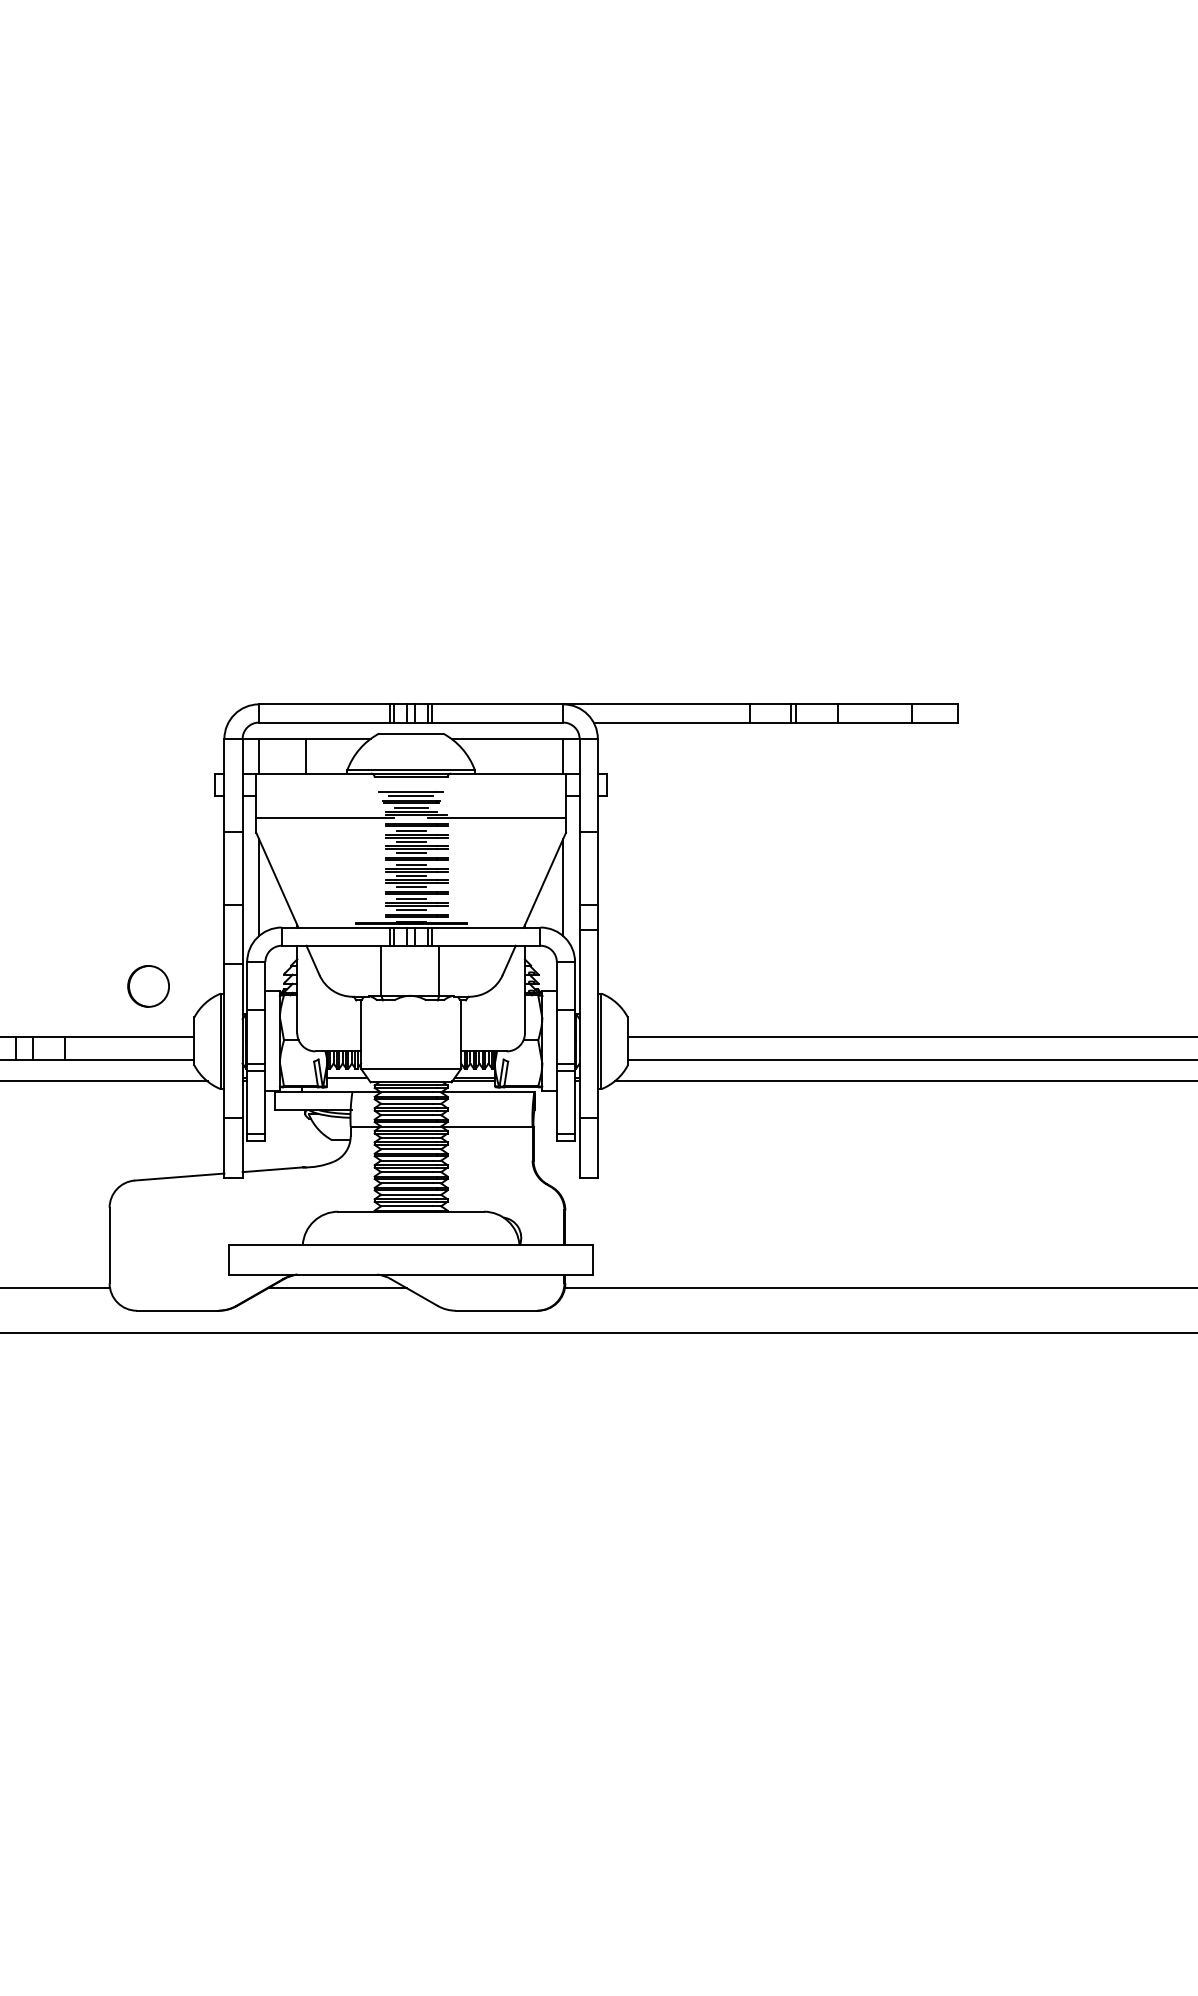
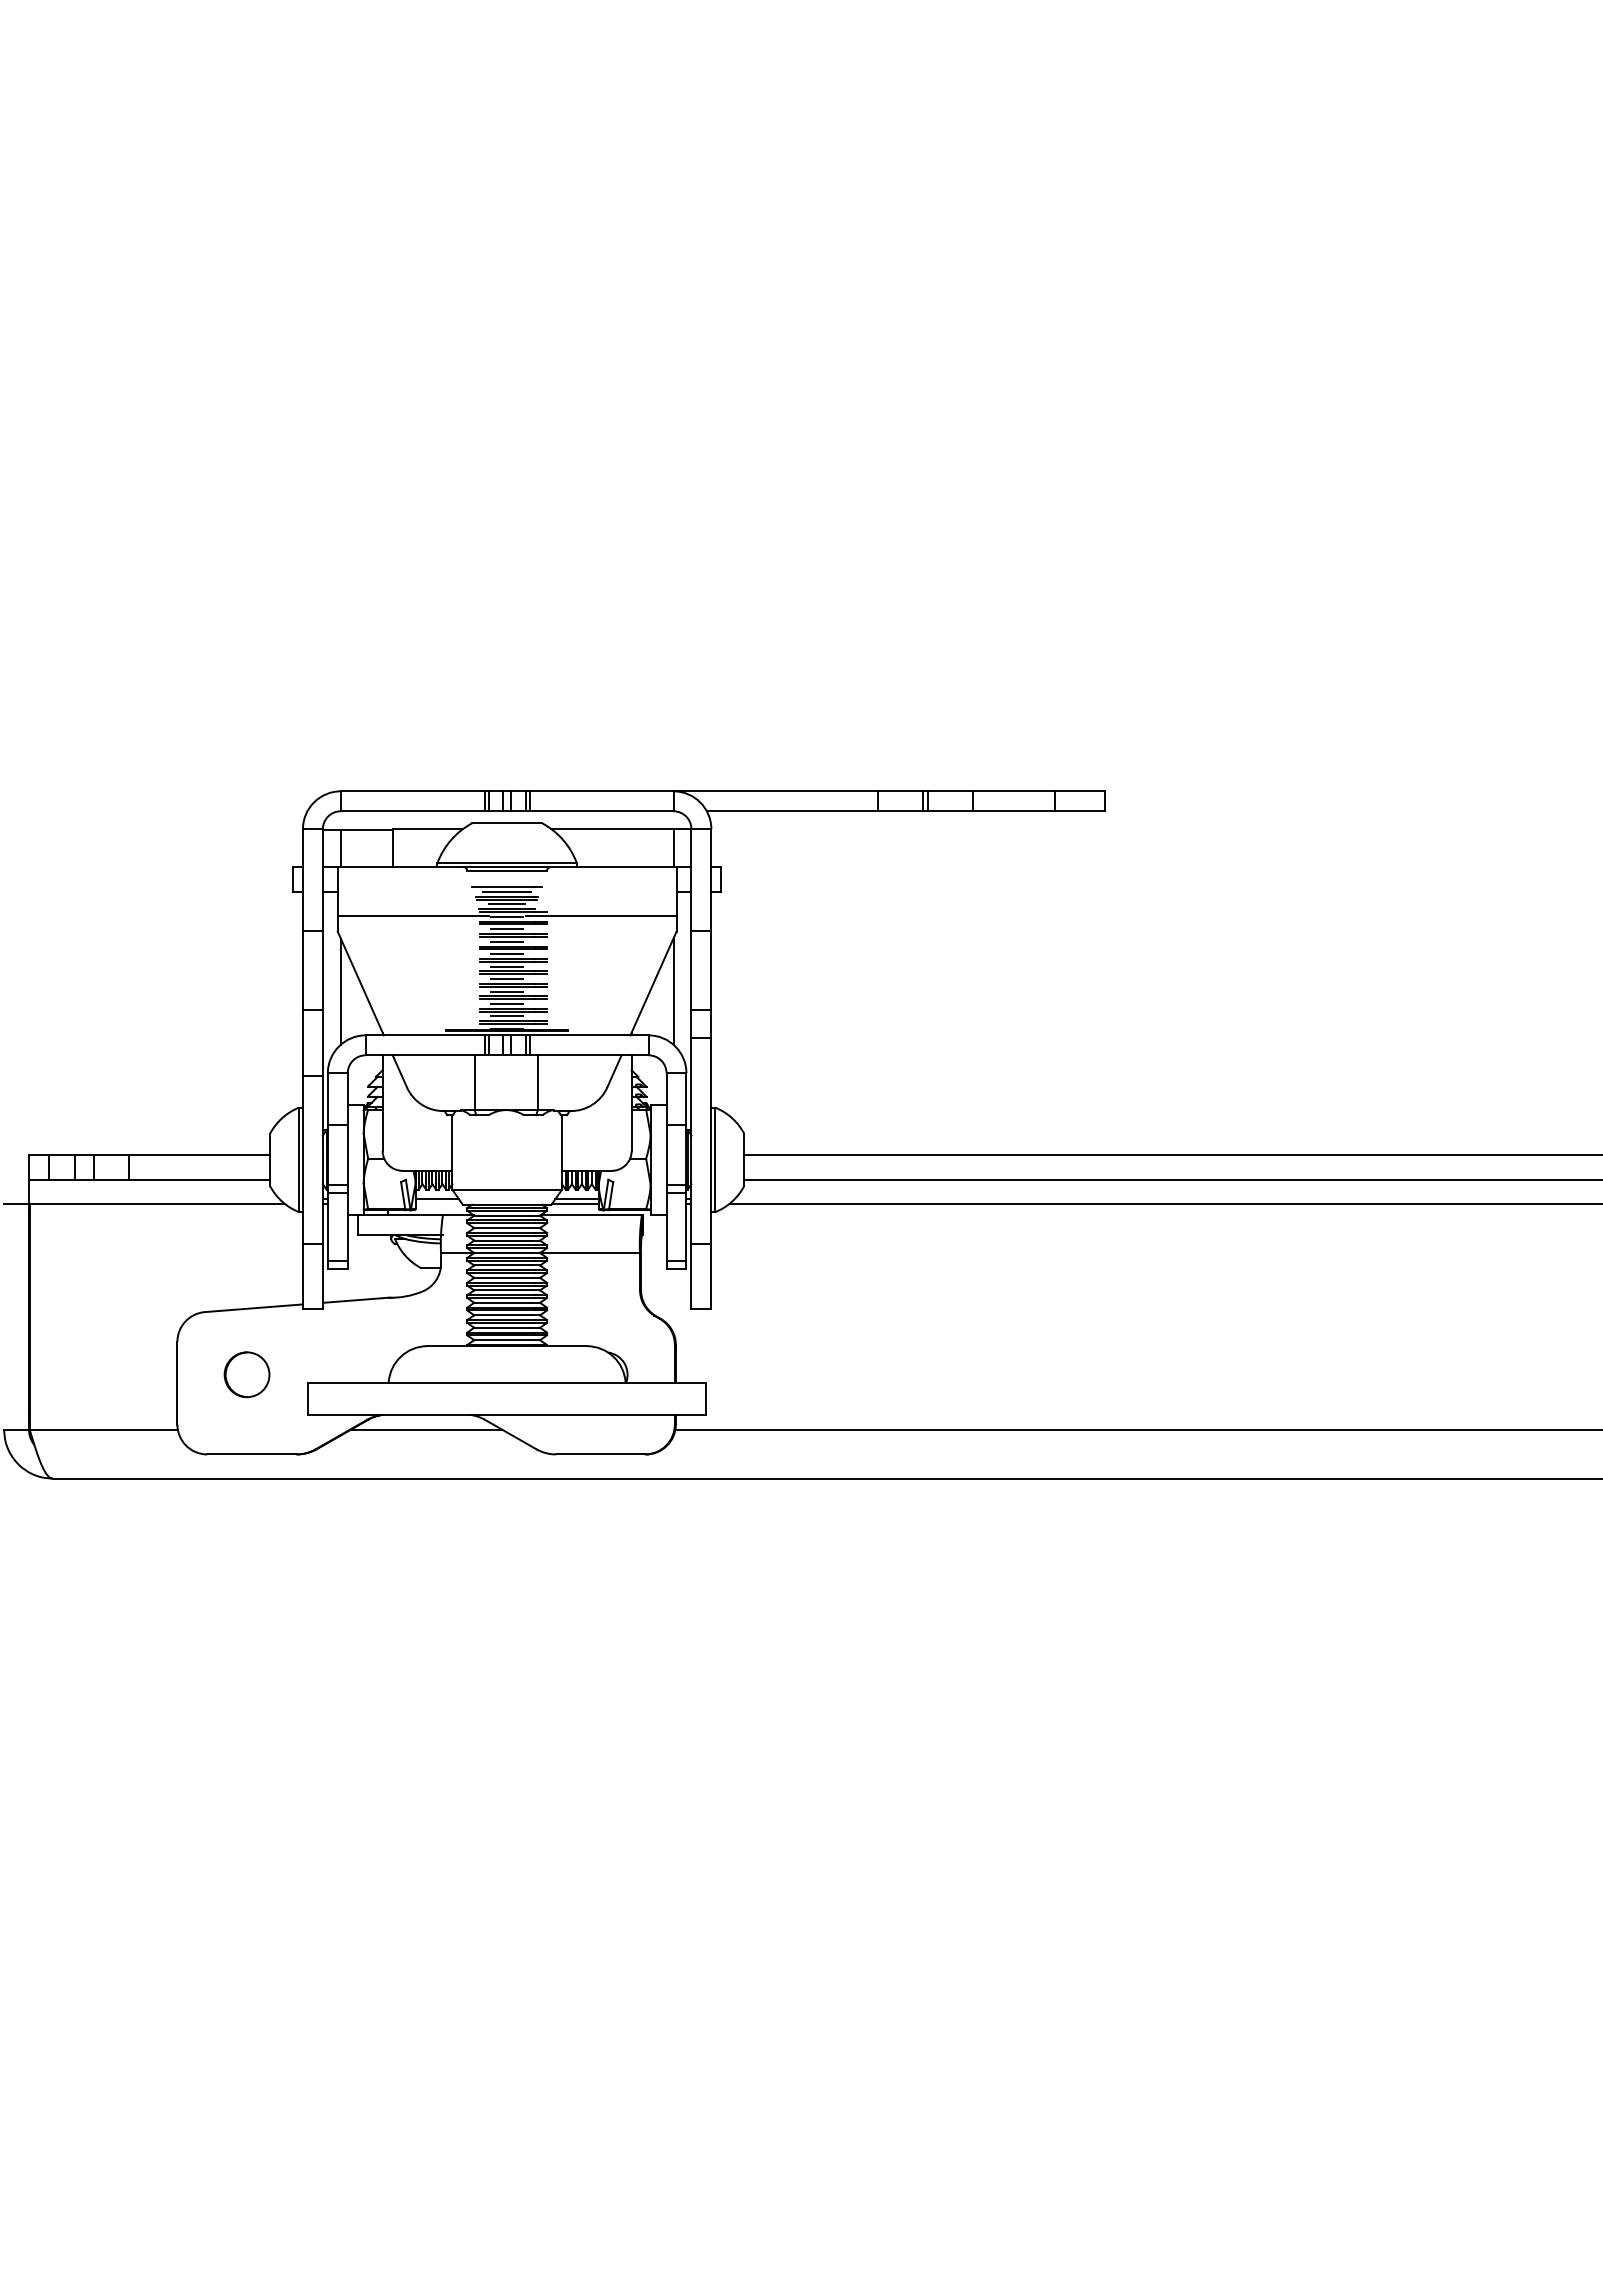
line: (411, 818) -> (507, 916), added
part: (148, 986) -> (246, 1374), moved

